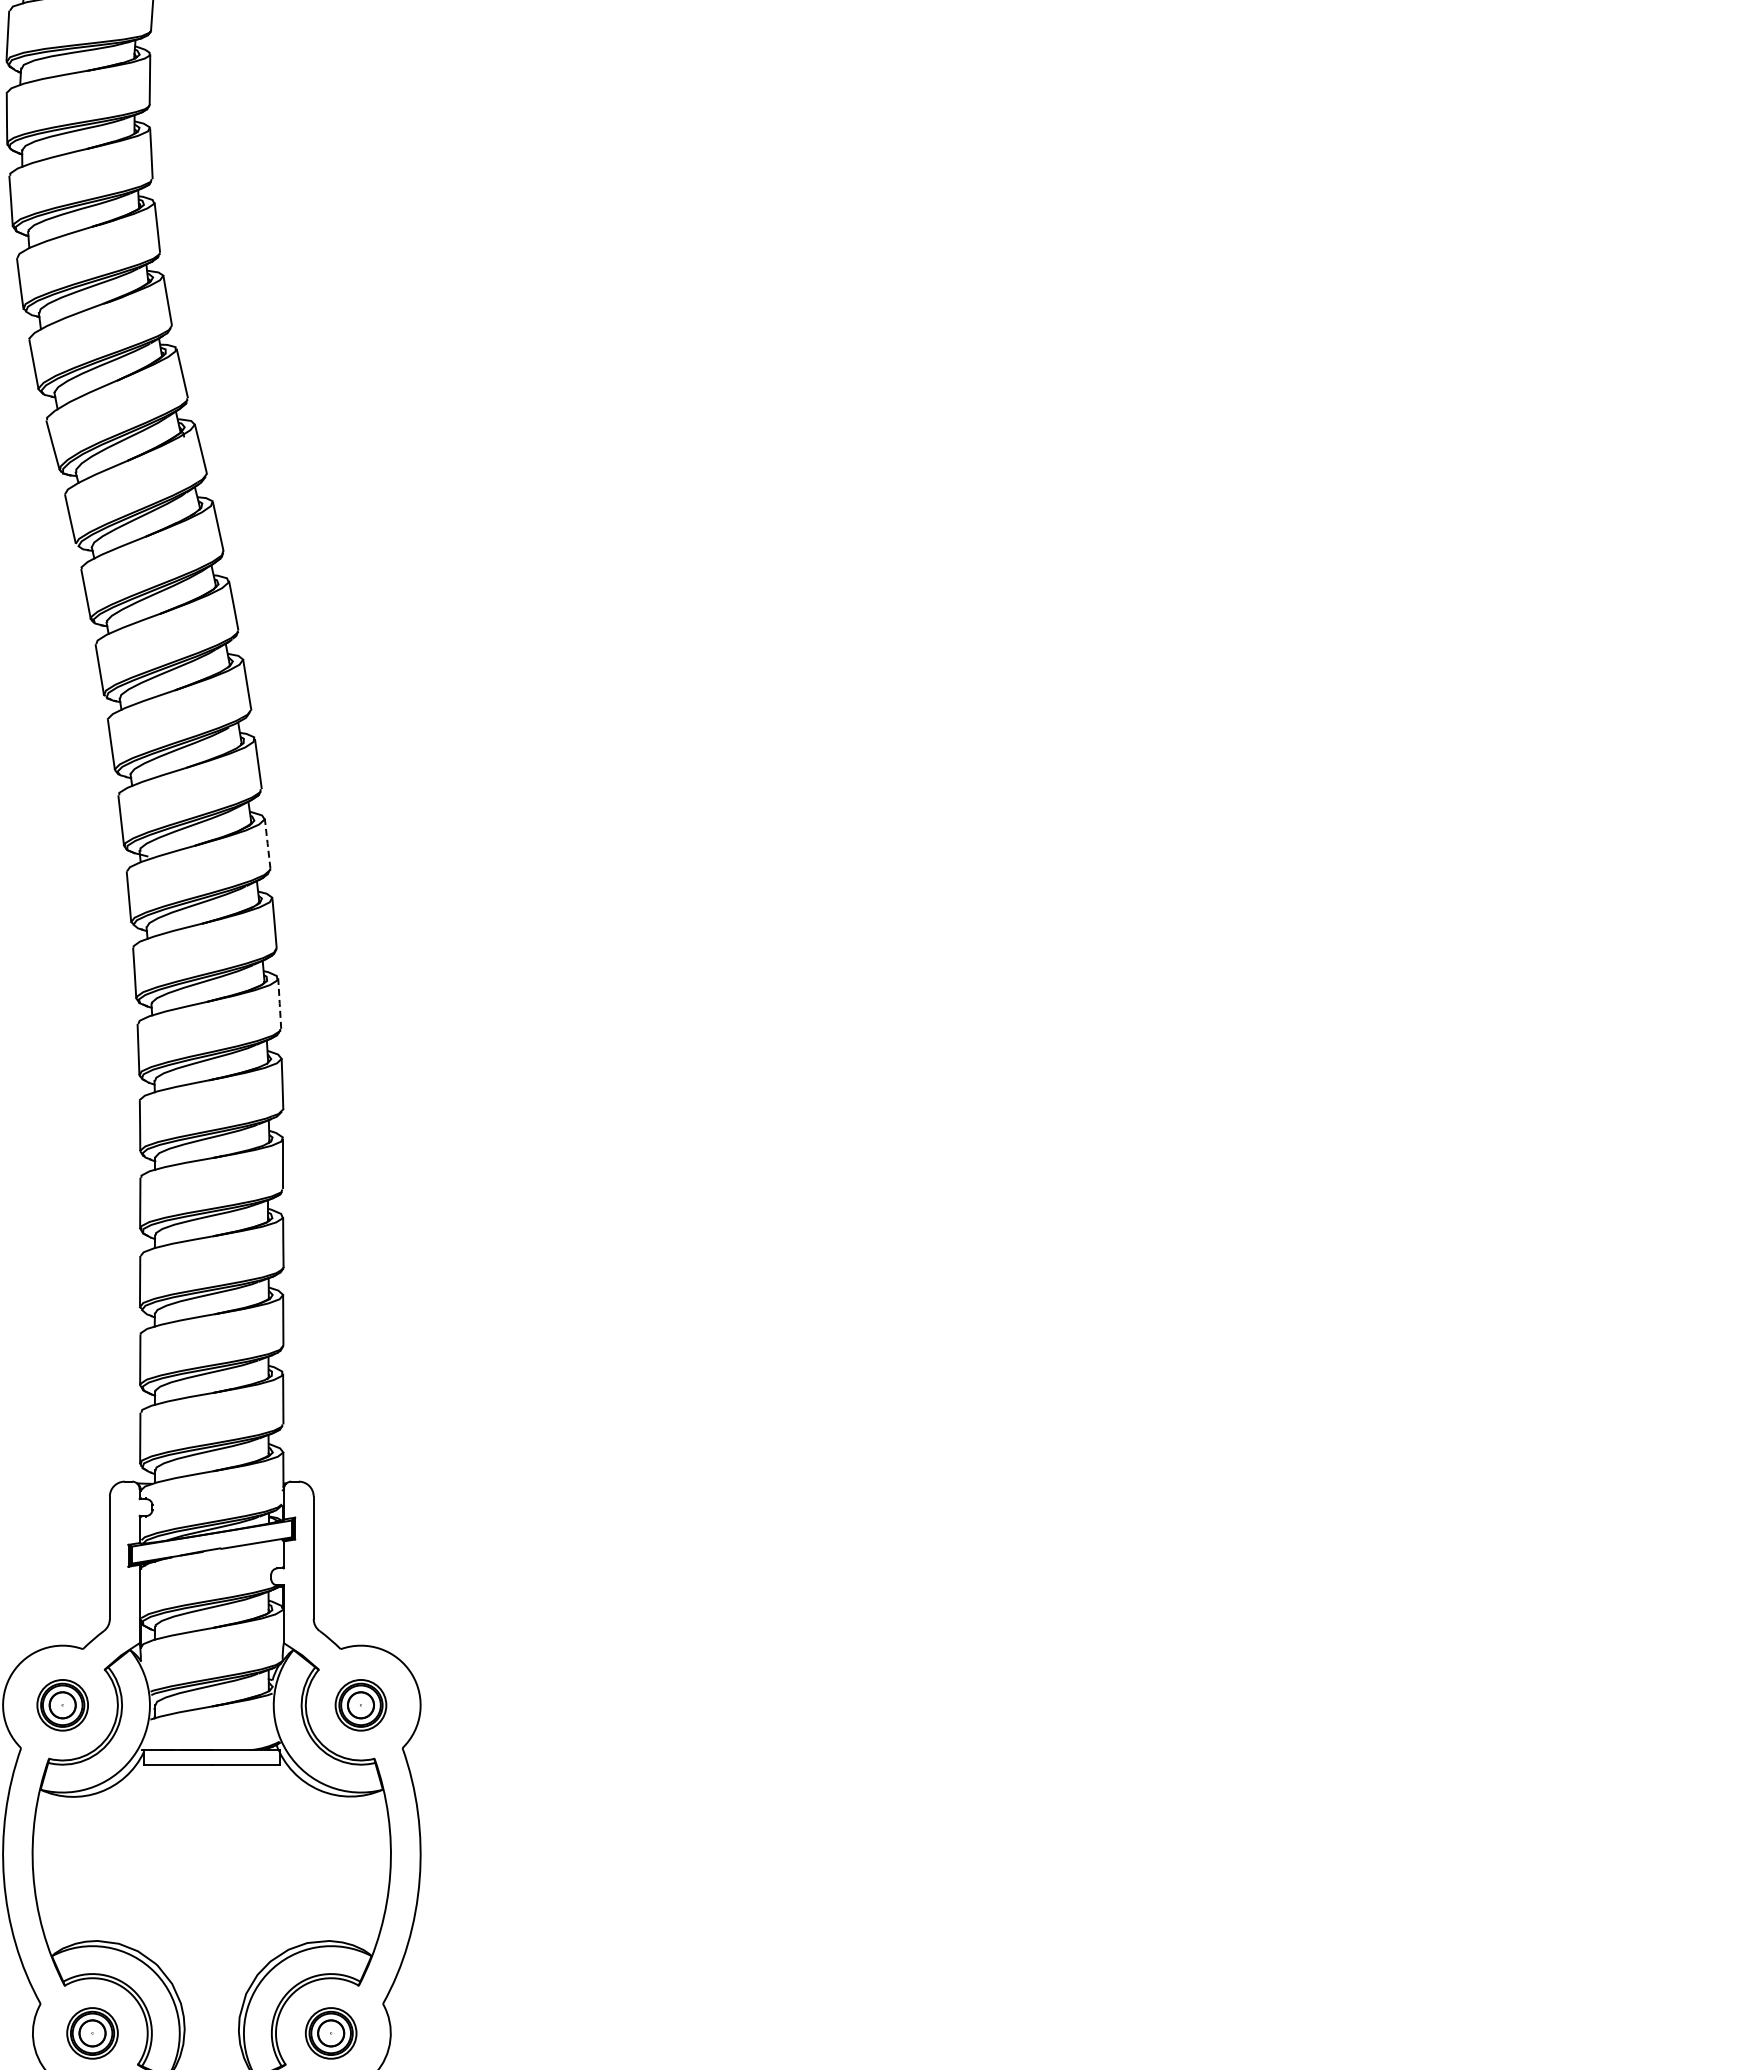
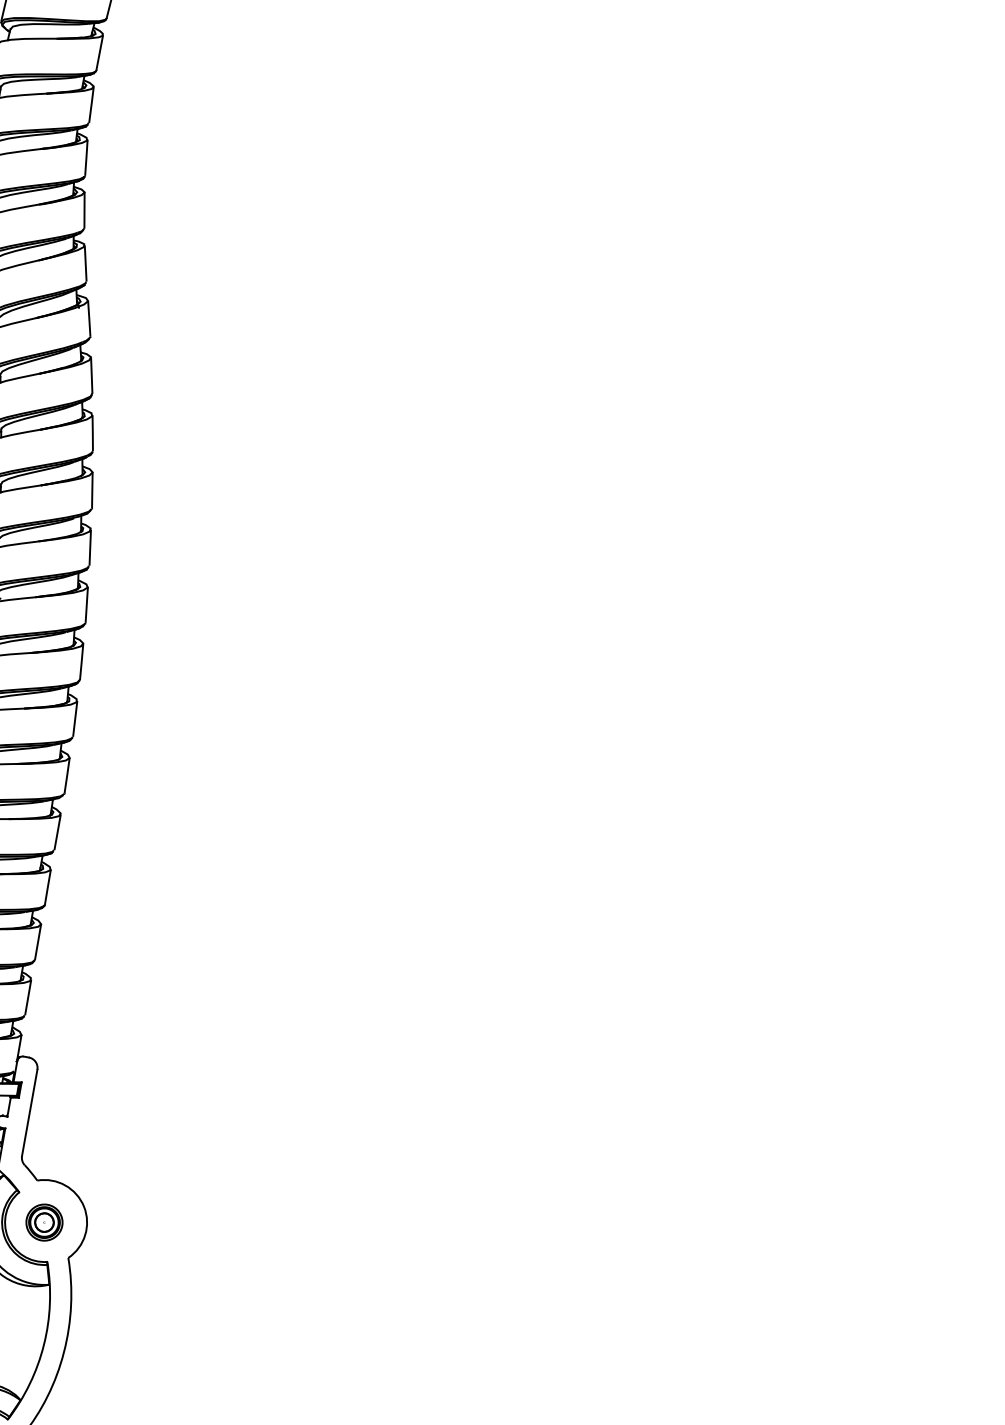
line: (267, 843) -> (86, 604), dashed -> solid
line: (279, 1003) -> (75, 718), dashed -> solid

